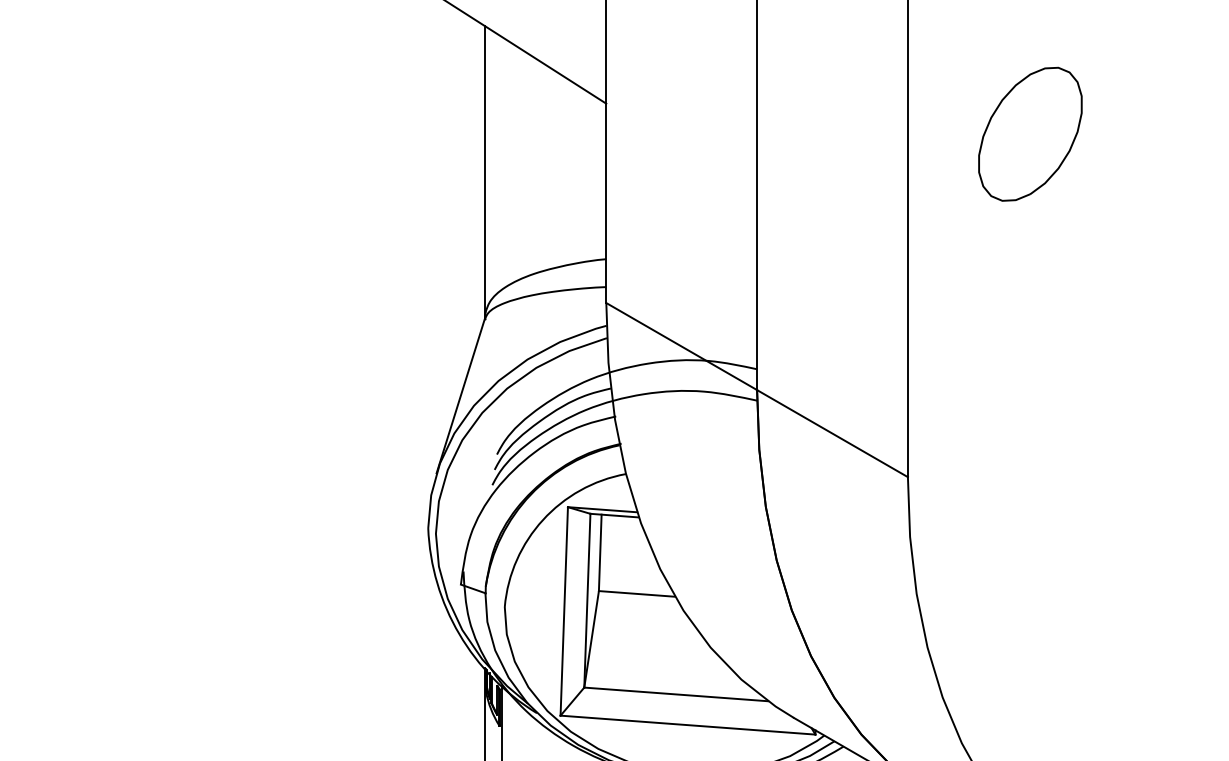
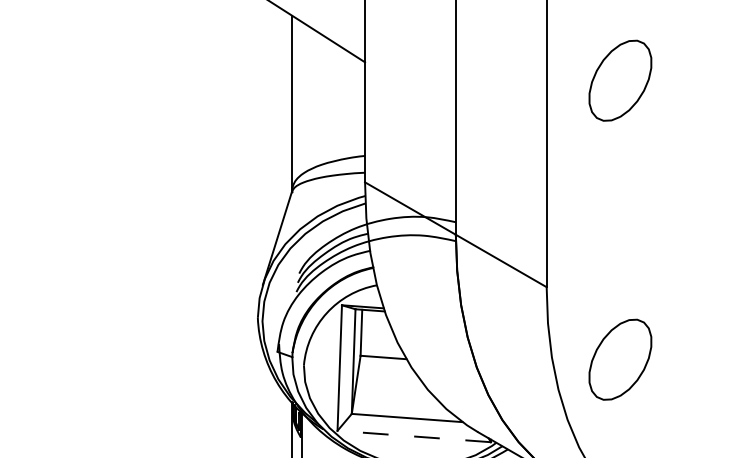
part: (1030, 597) -> (620, 359), added
line: (688, 725) -> (414, 436), solid -> dashed

